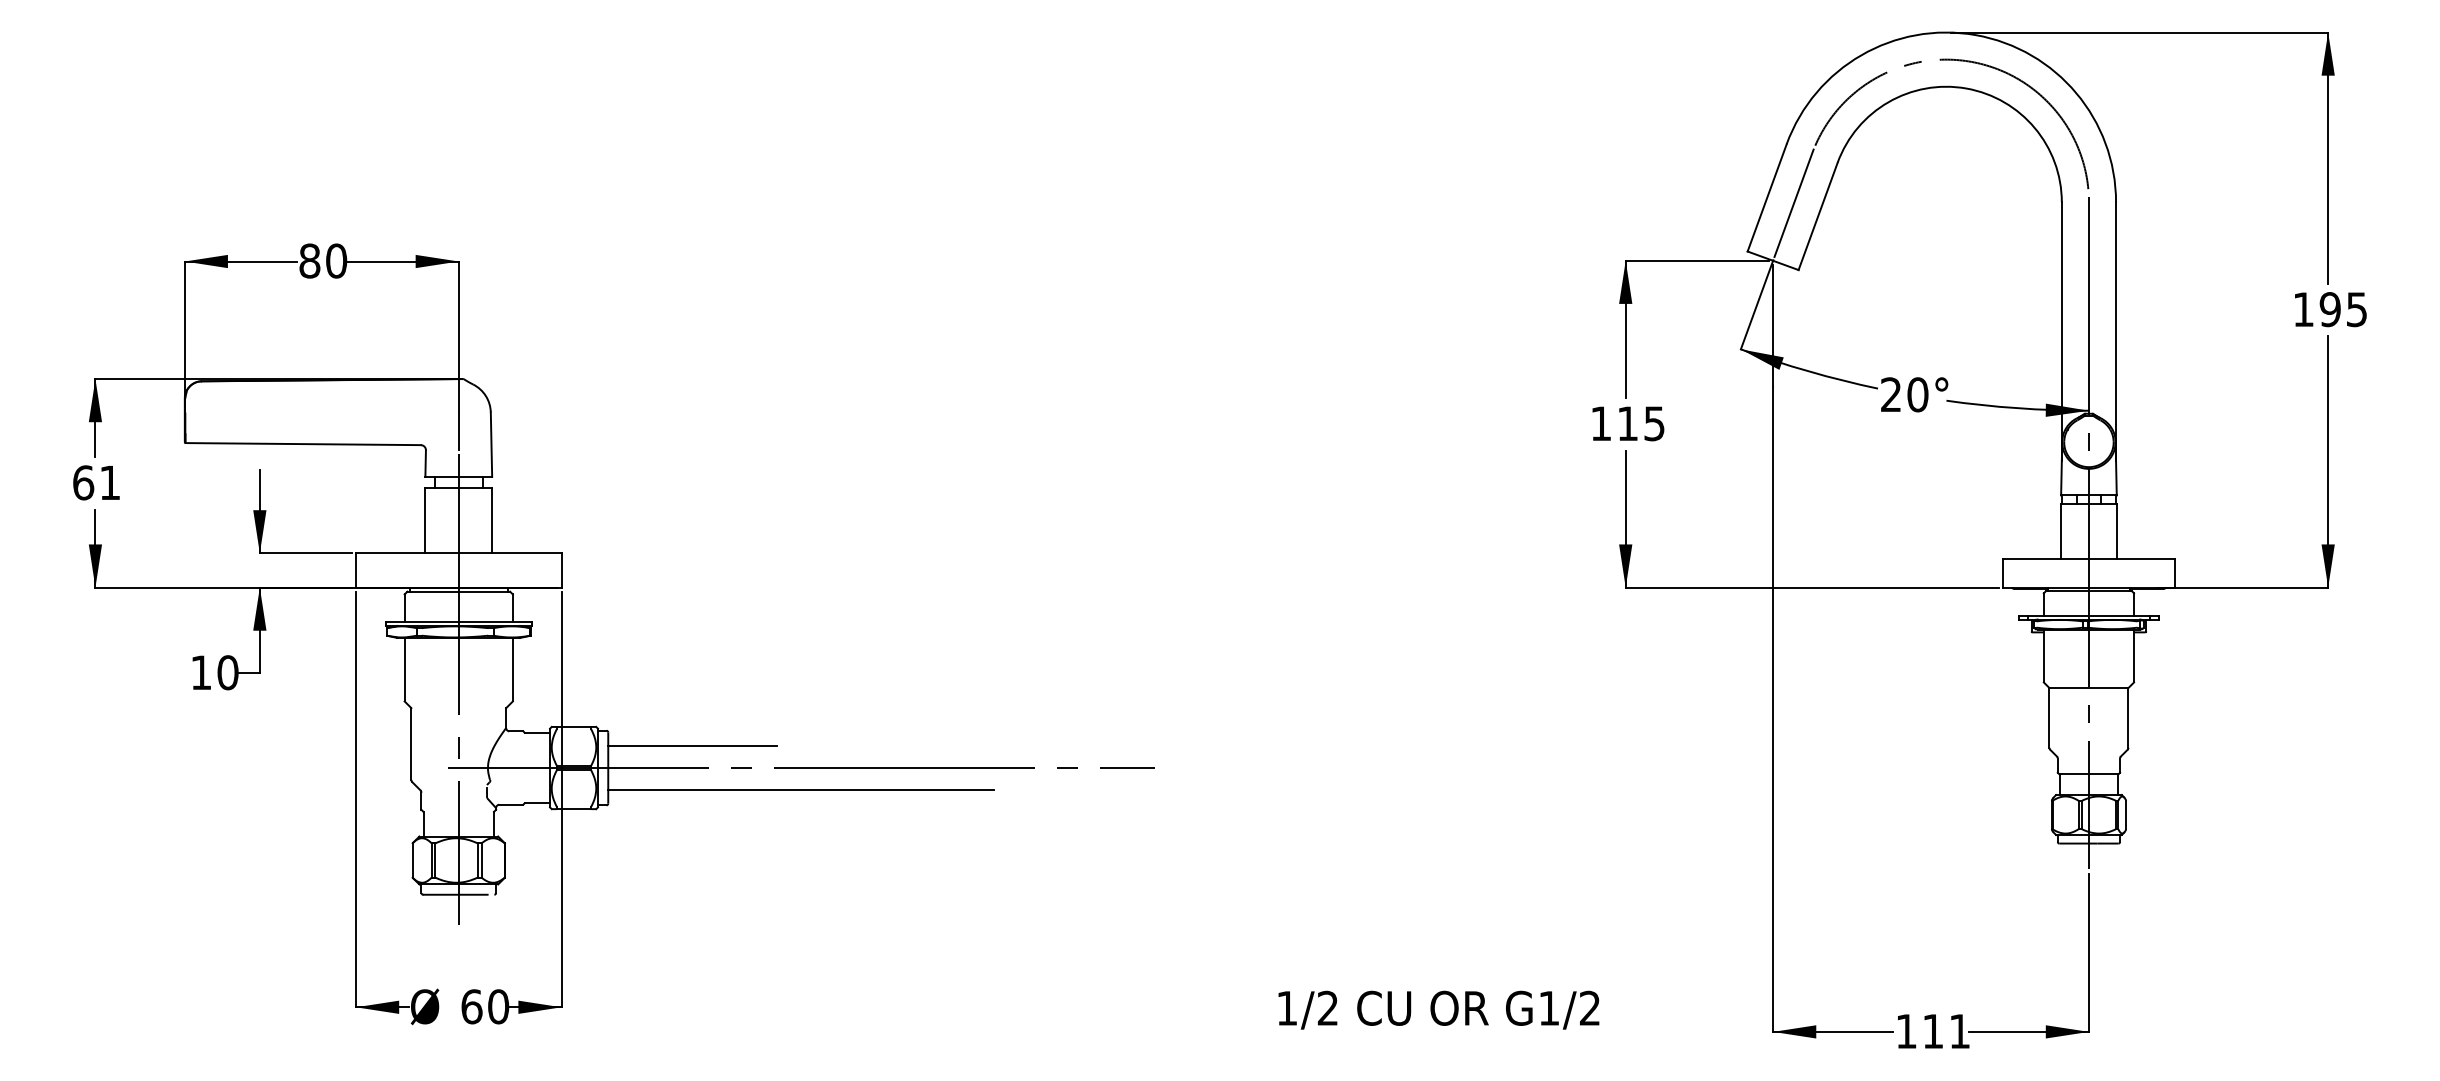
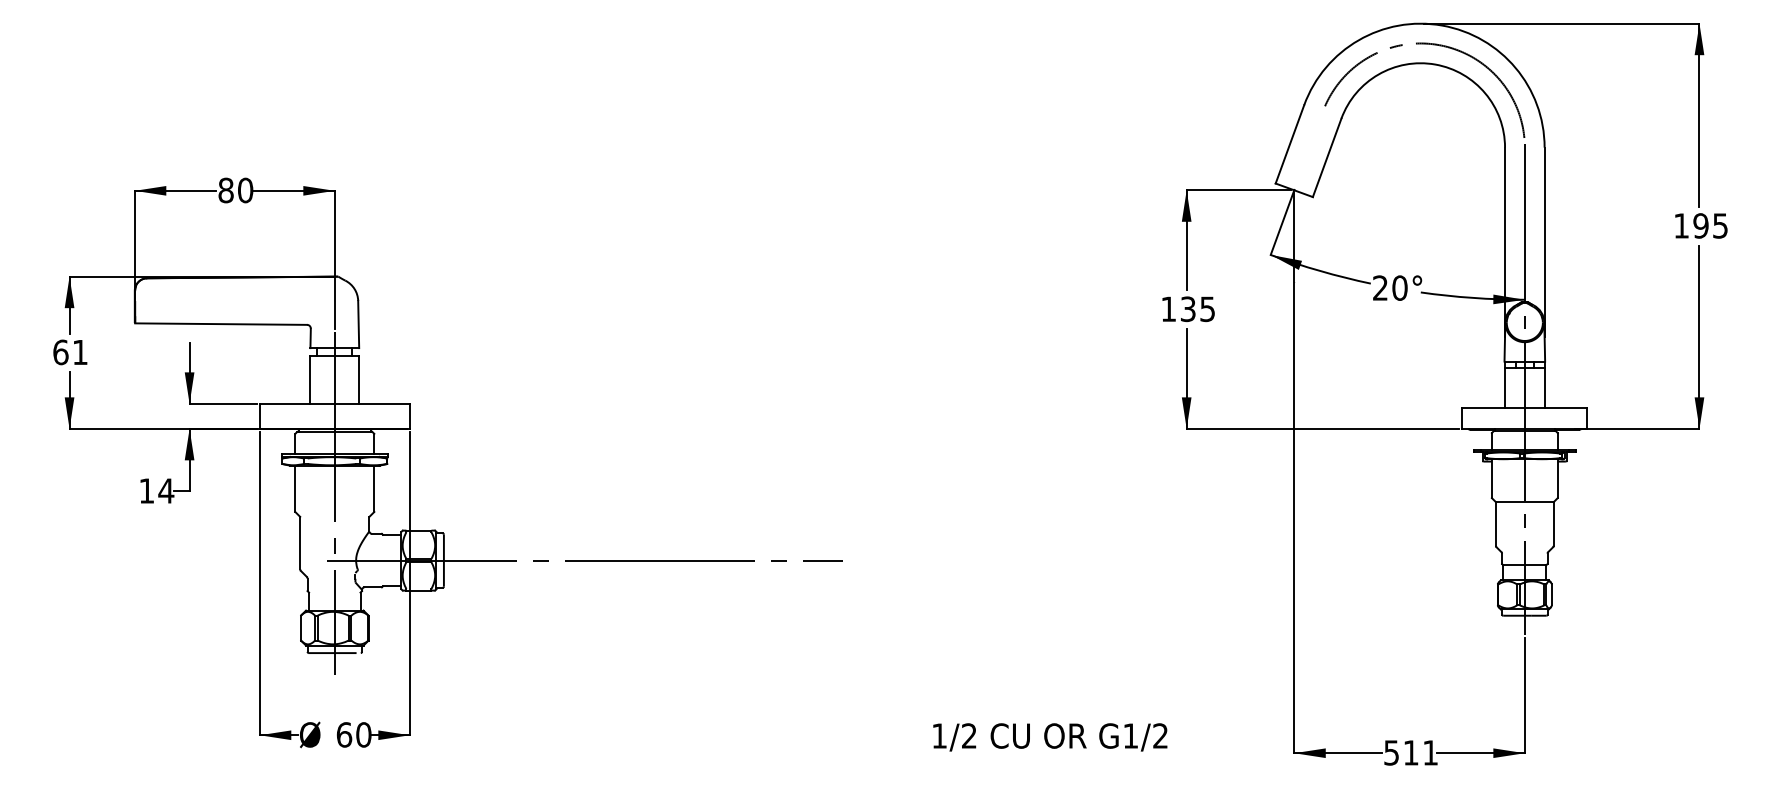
line: (1793, 202) -> (1309, 147), removed
text: (1627, 423) -> (1187, 309), 115 -> 135
text: (227, 672) -> (165, 490), 10 -> 14
line: (692, 746) -> (505, 544), removed
line: (801, 789) -> (584, 576), removed
text: (1906, 1031) -> (1391, 752), 111 -> 511

